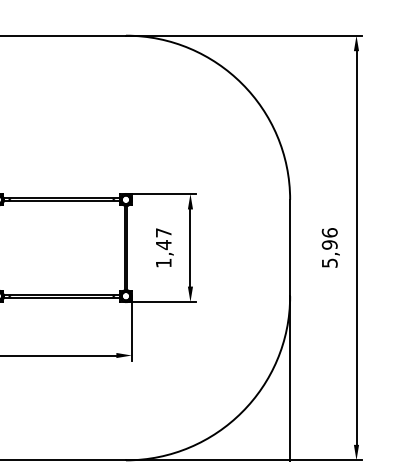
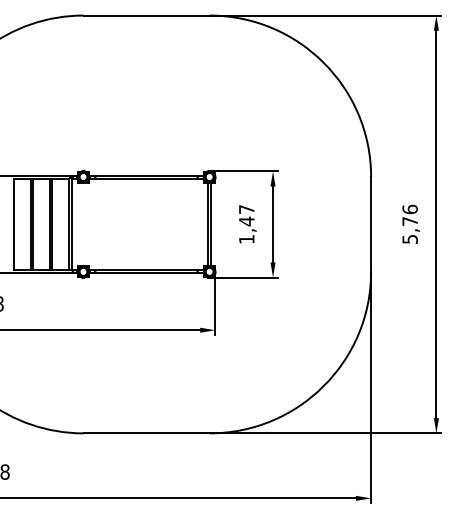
text: (329, 245) -> (409, 221), 5,96 -> 5,76

